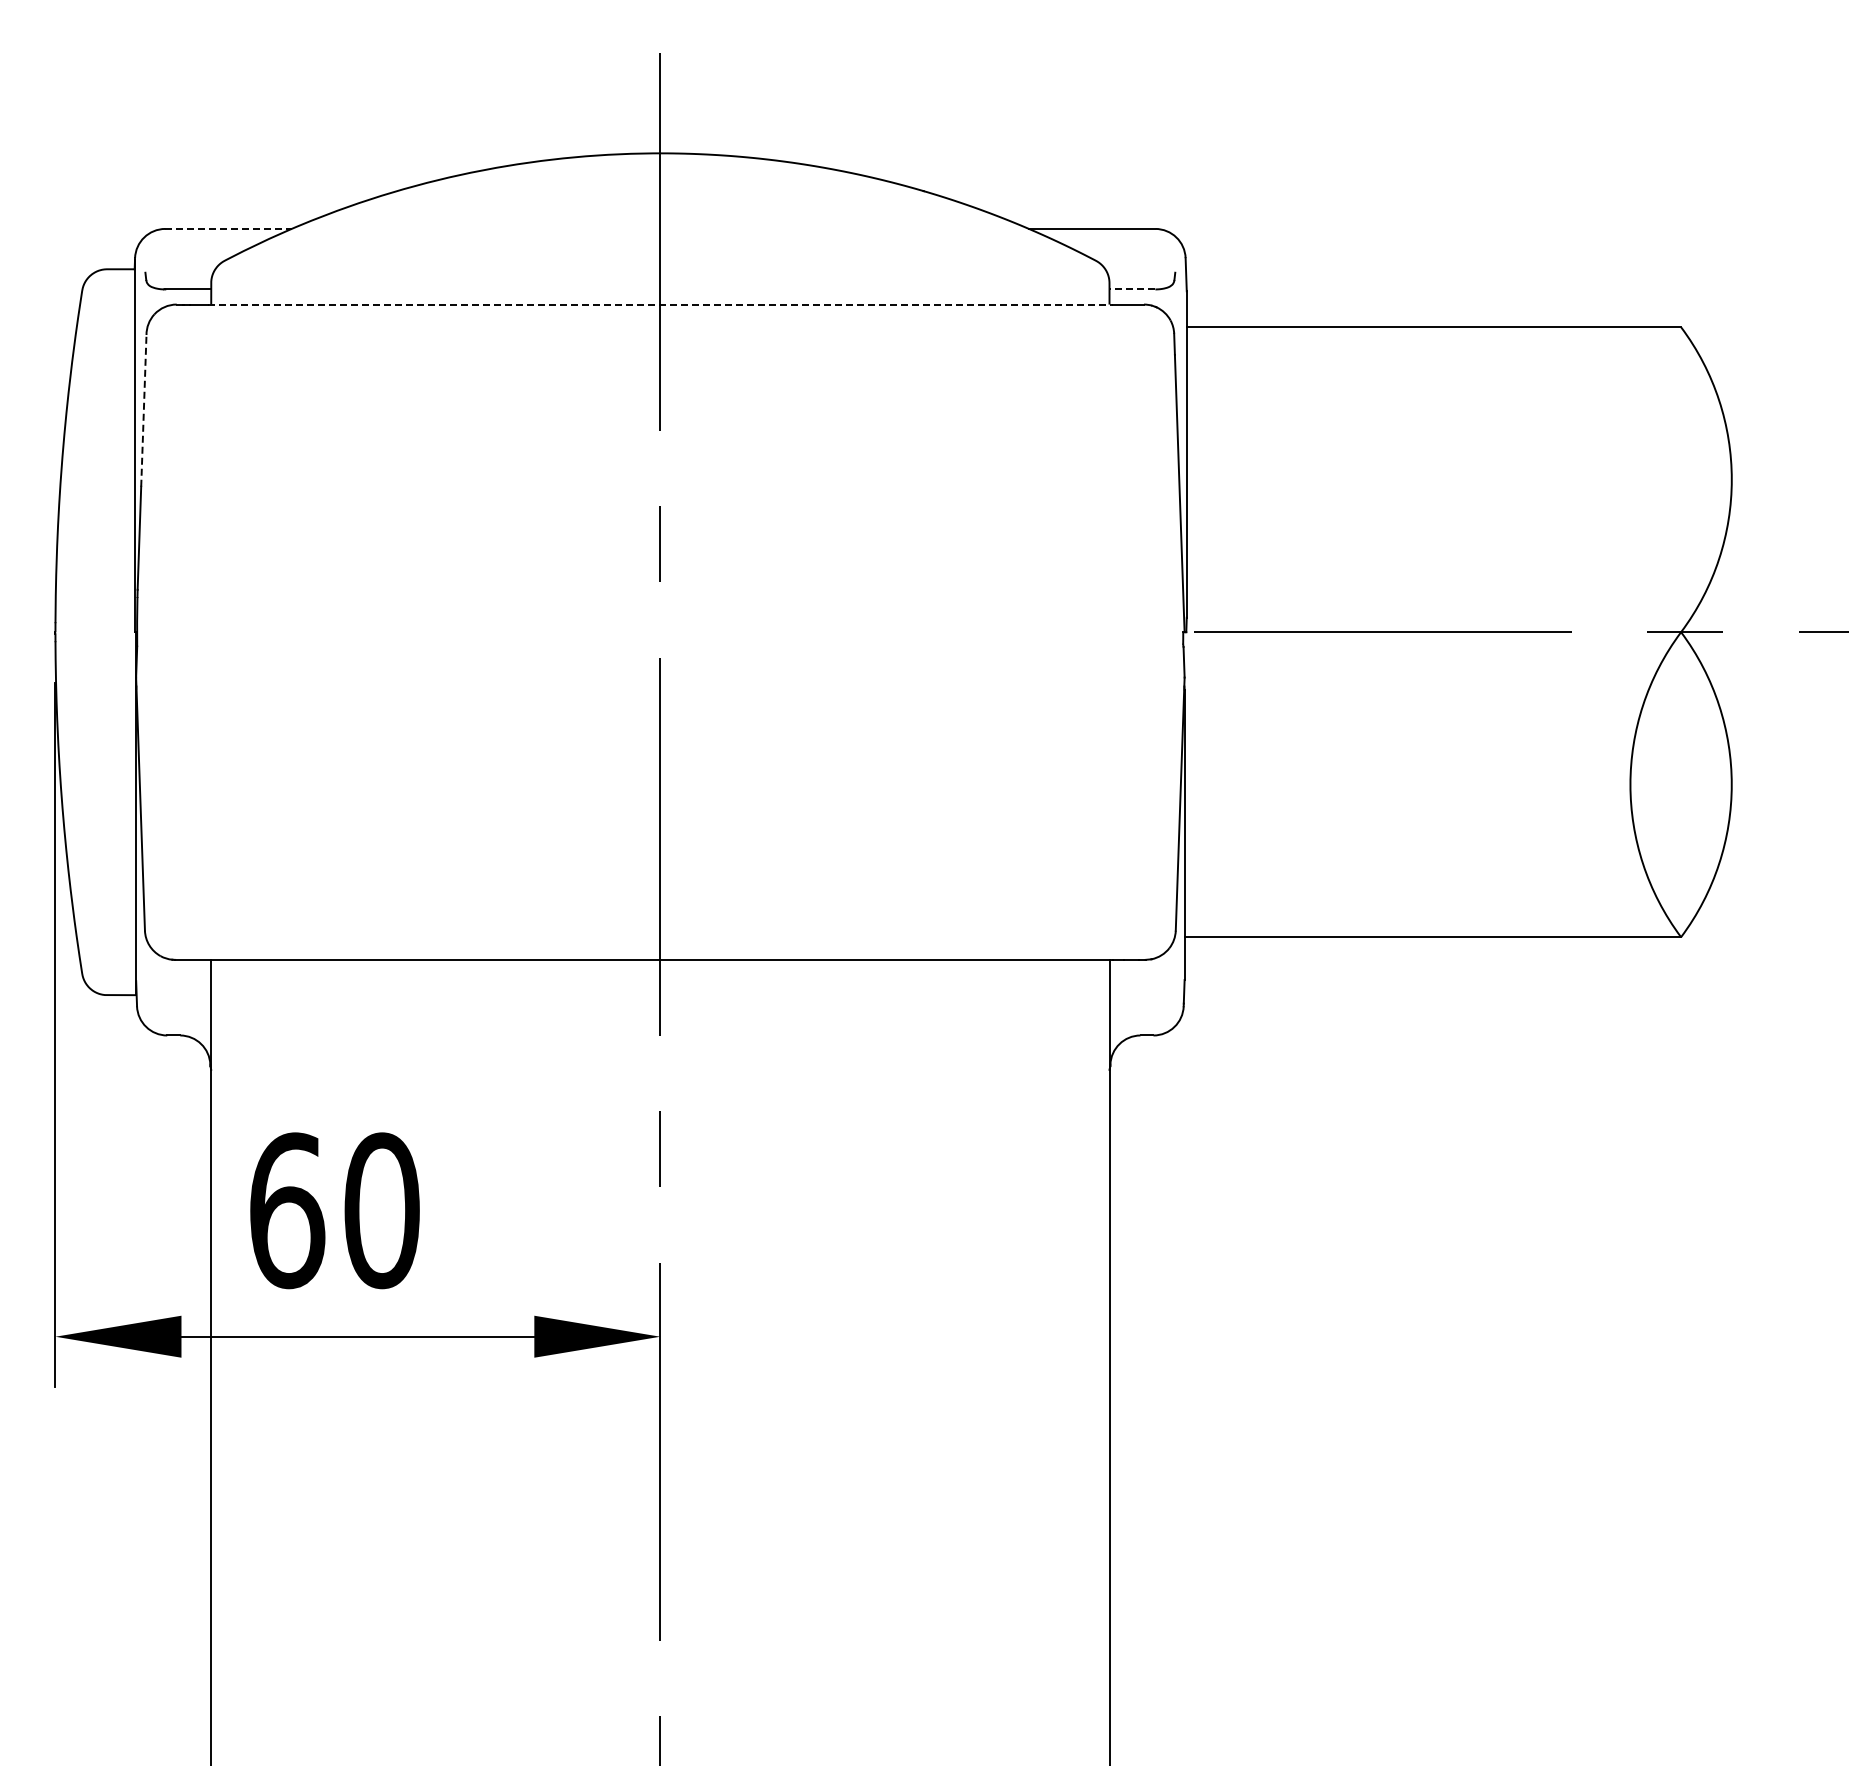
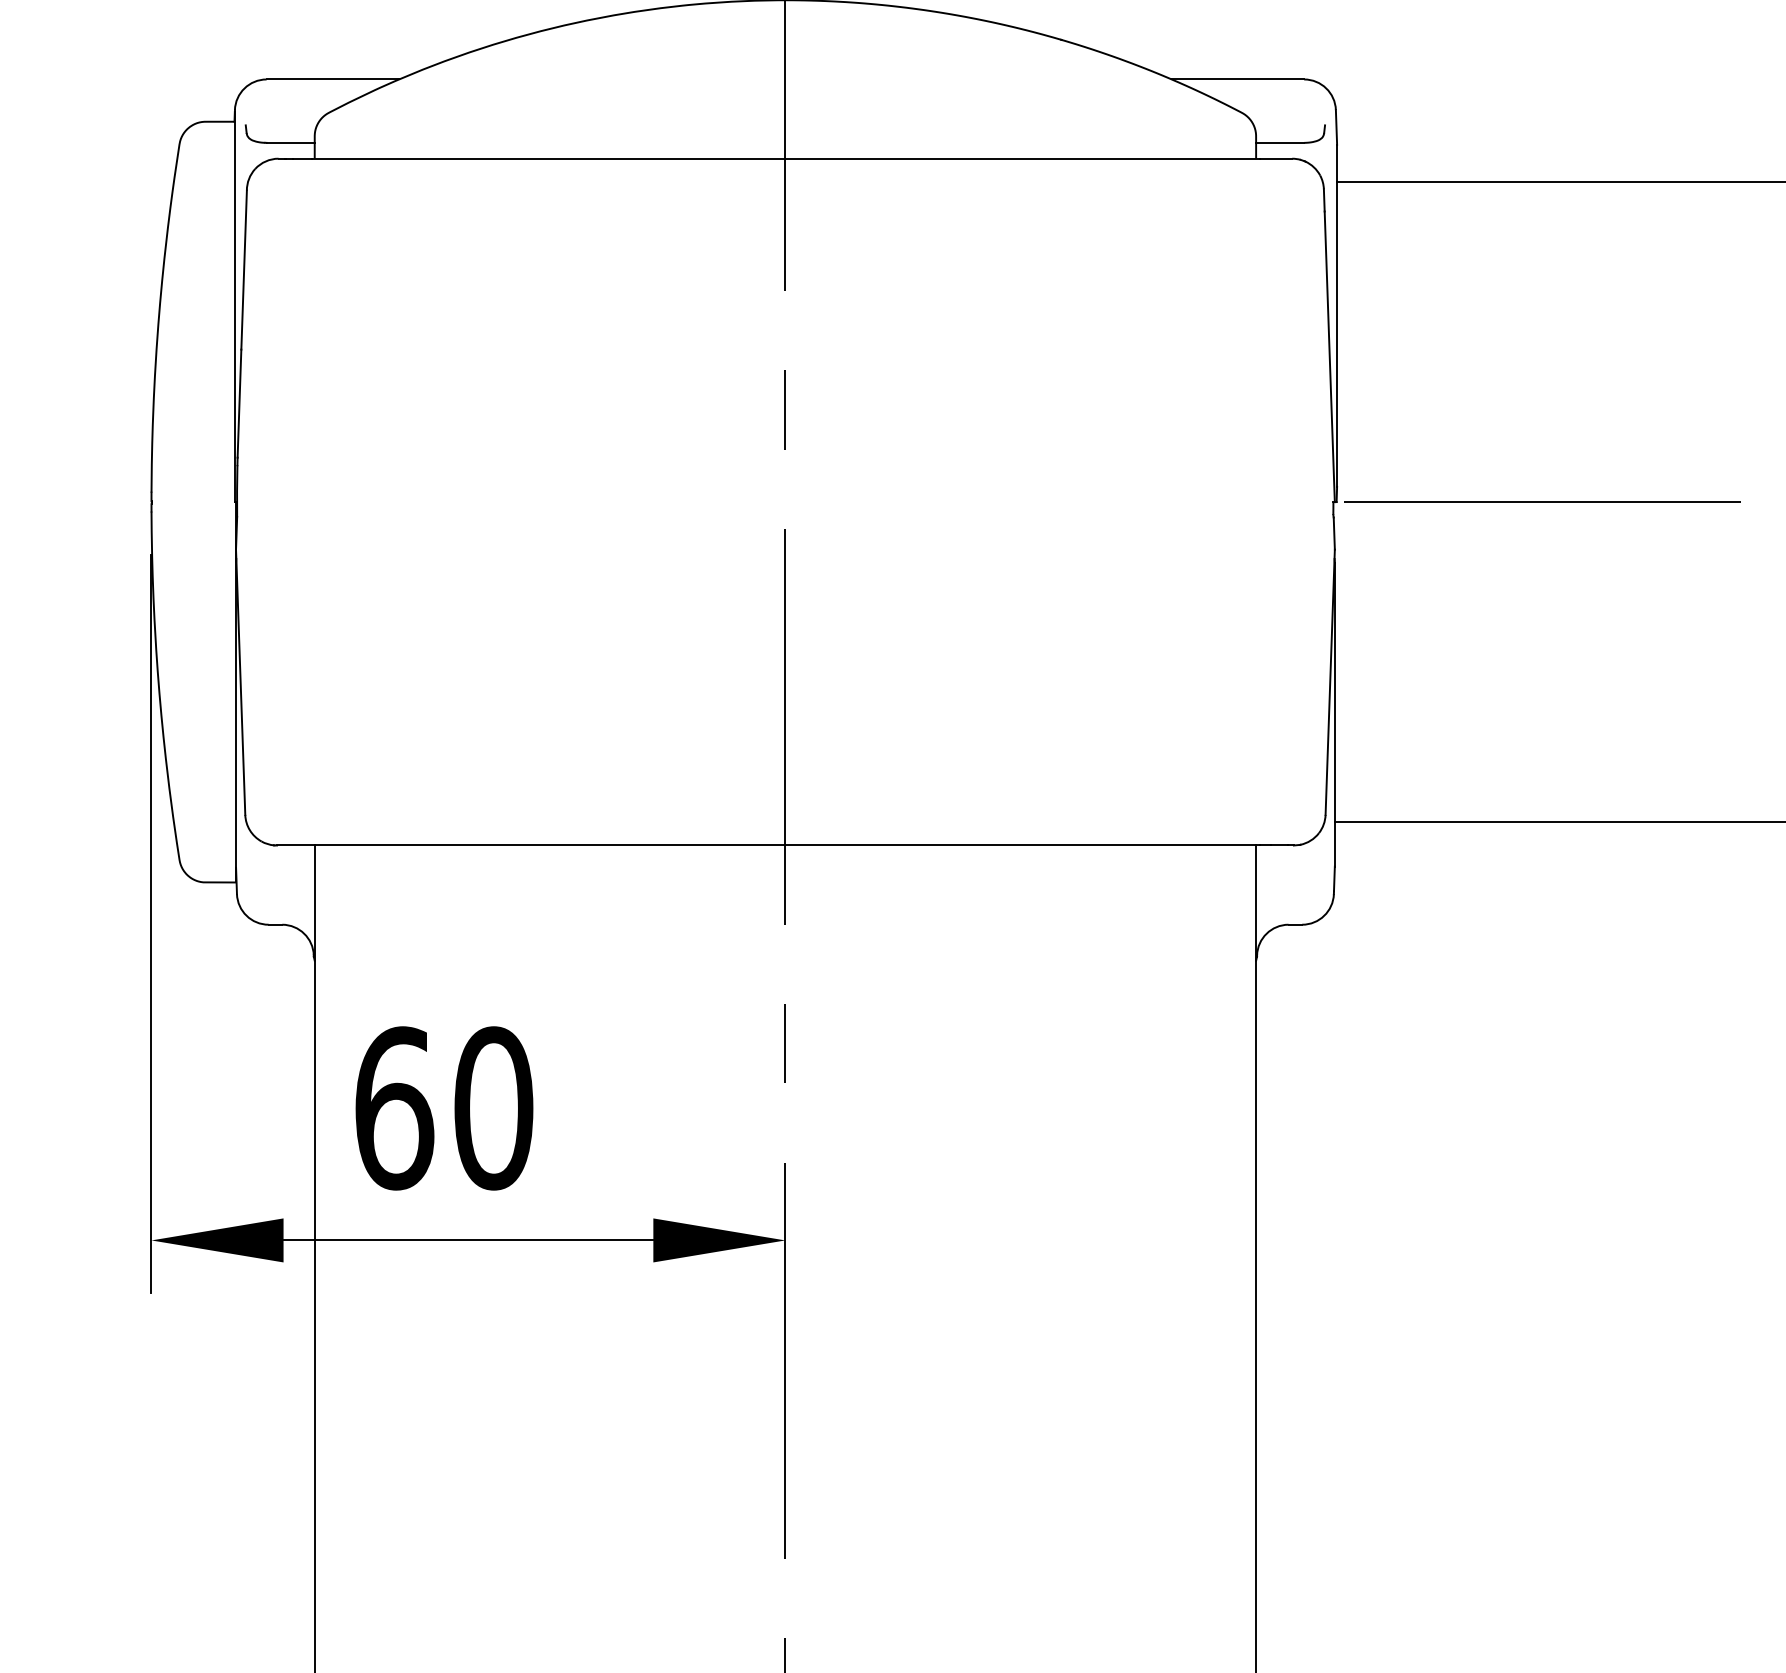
line: (228, 228) -> (332, 79), dashed -> solid
line: (1132, 289) -> (1280, 142), dashed -> solid
line: (661, 304) -> (786, 158), dashed -> solid
line: (143, 410) -> (243, 269), dashed -> solid

